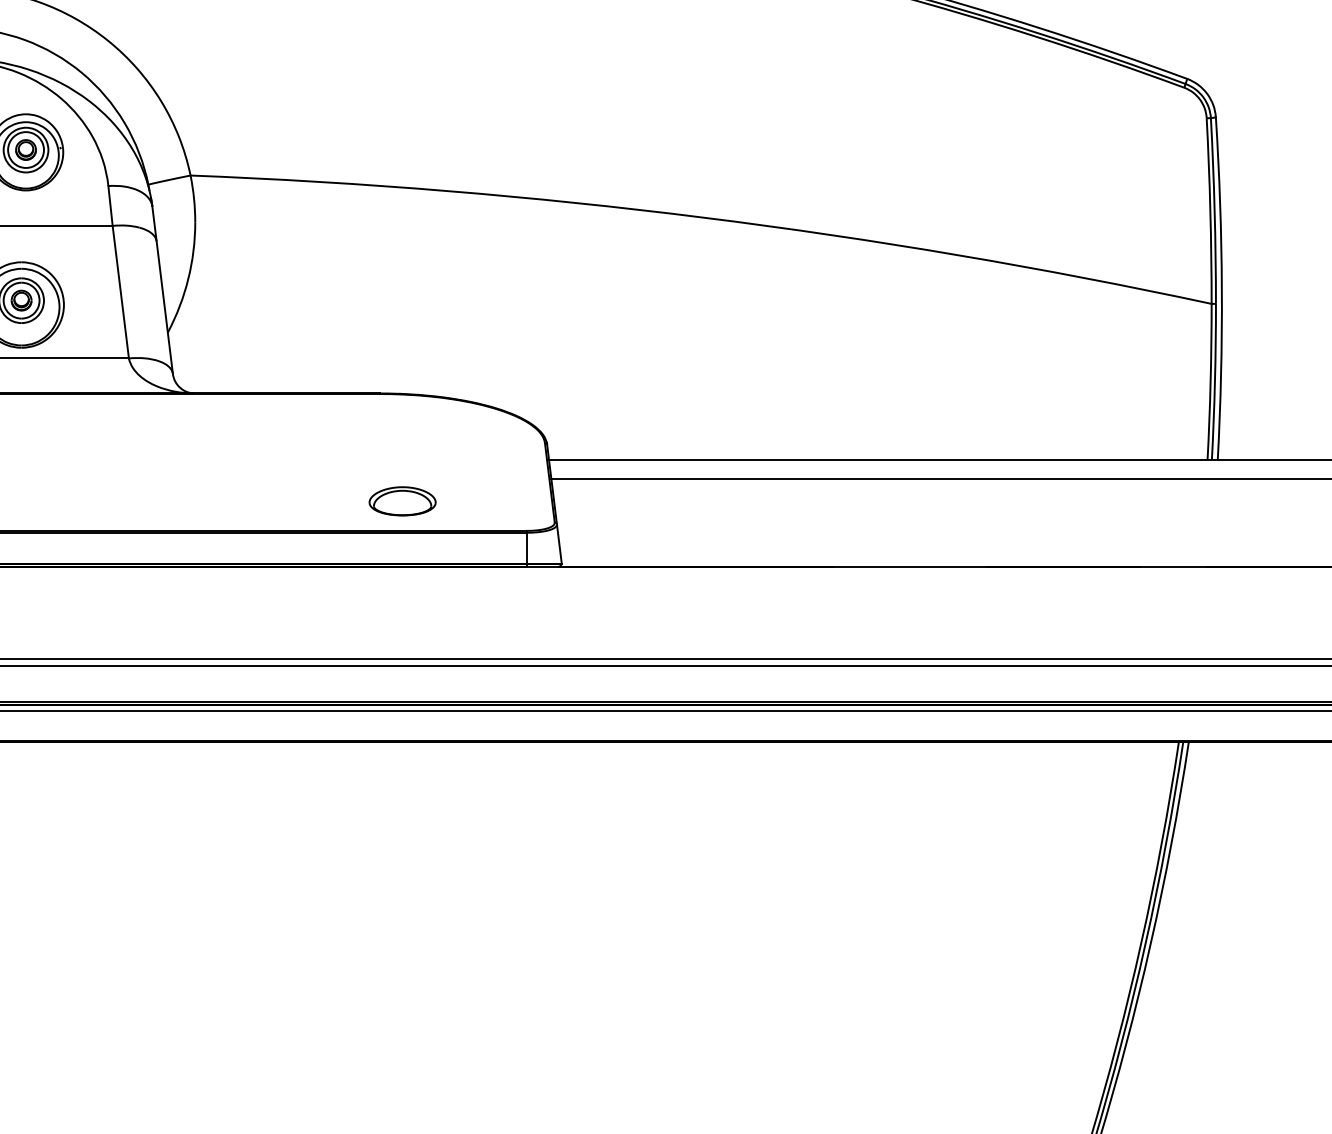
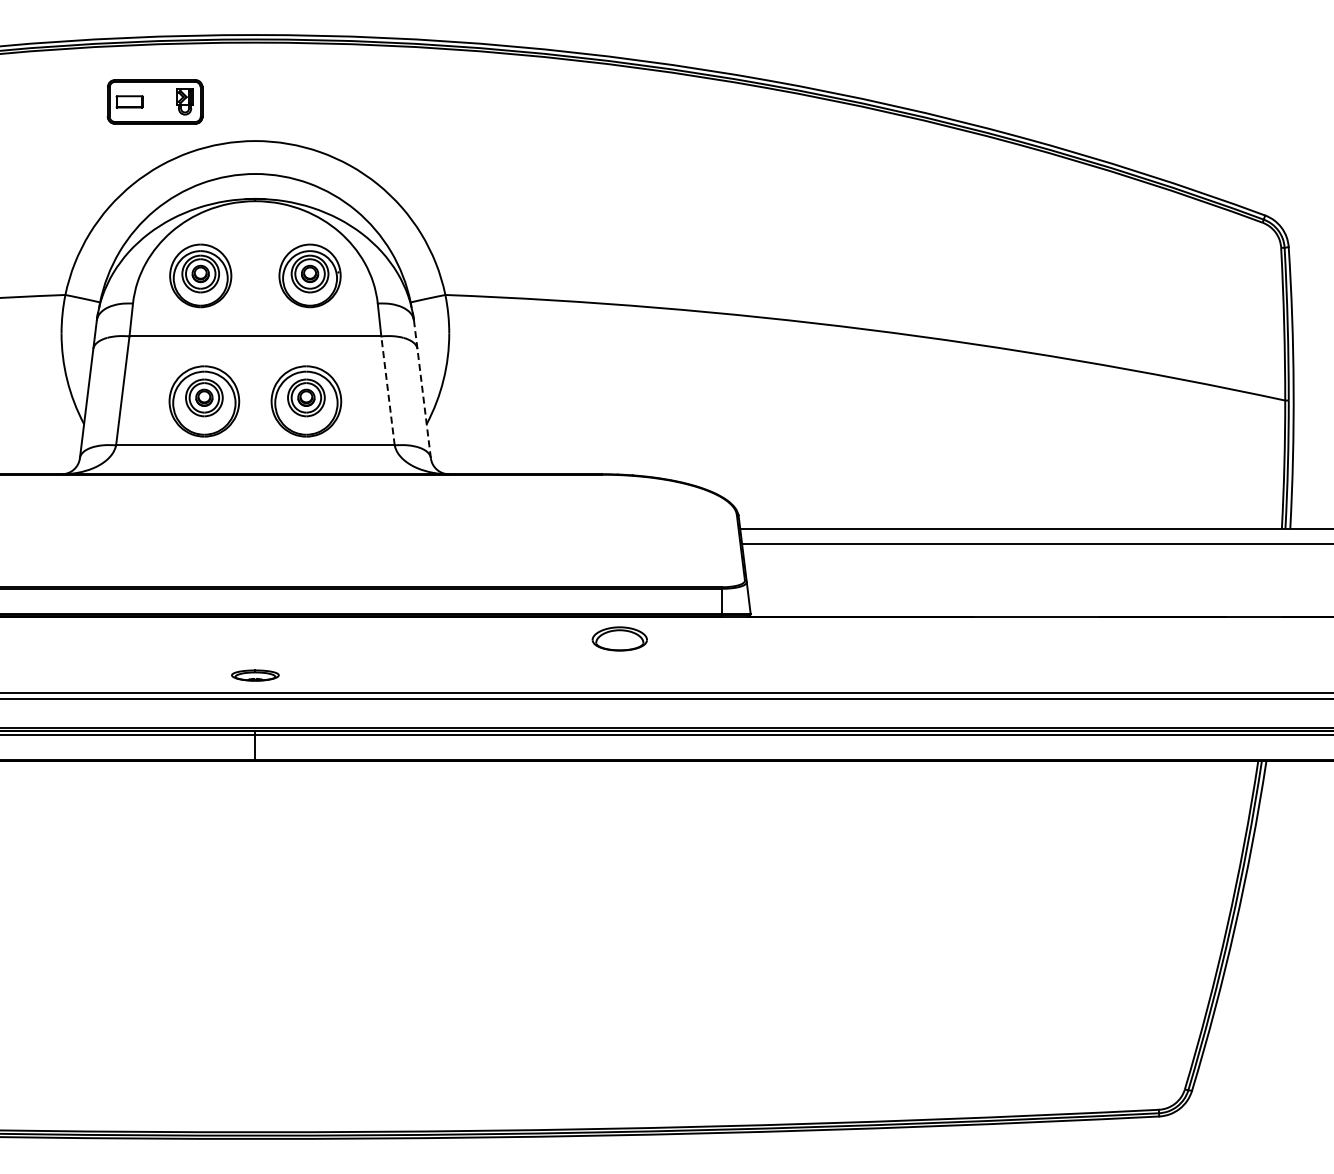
line: (162, 289) -> (422, 388), solid -> dashed
line: (121, 291) -> (388, 390), solid -> dashed
part: (402, 500) -> (619, 638), moved

